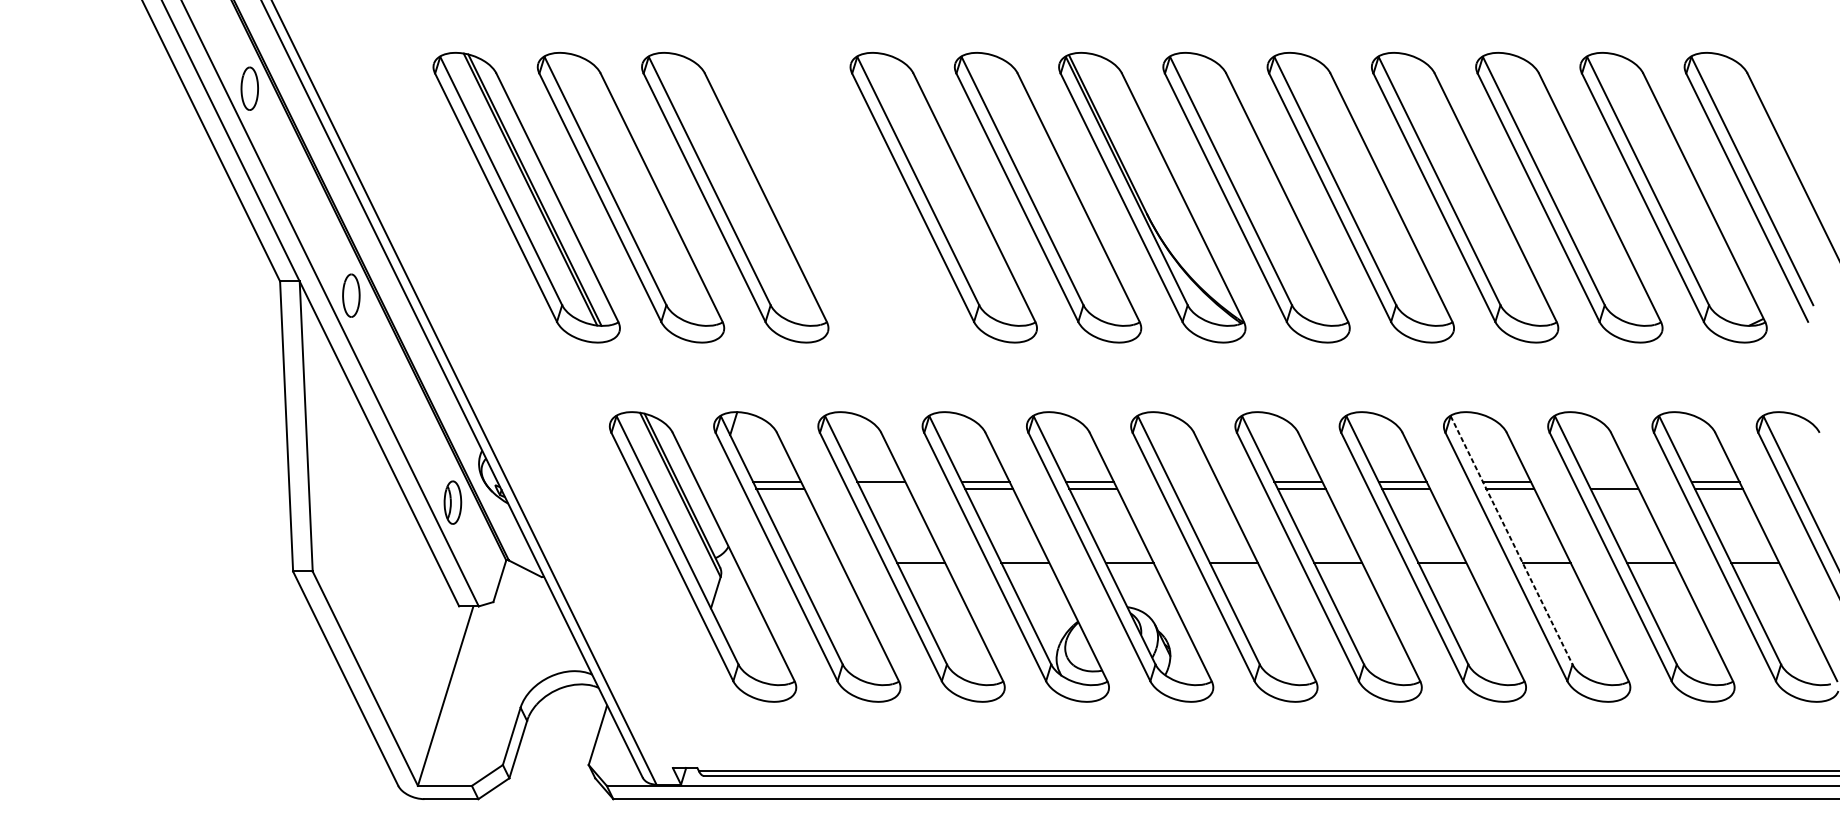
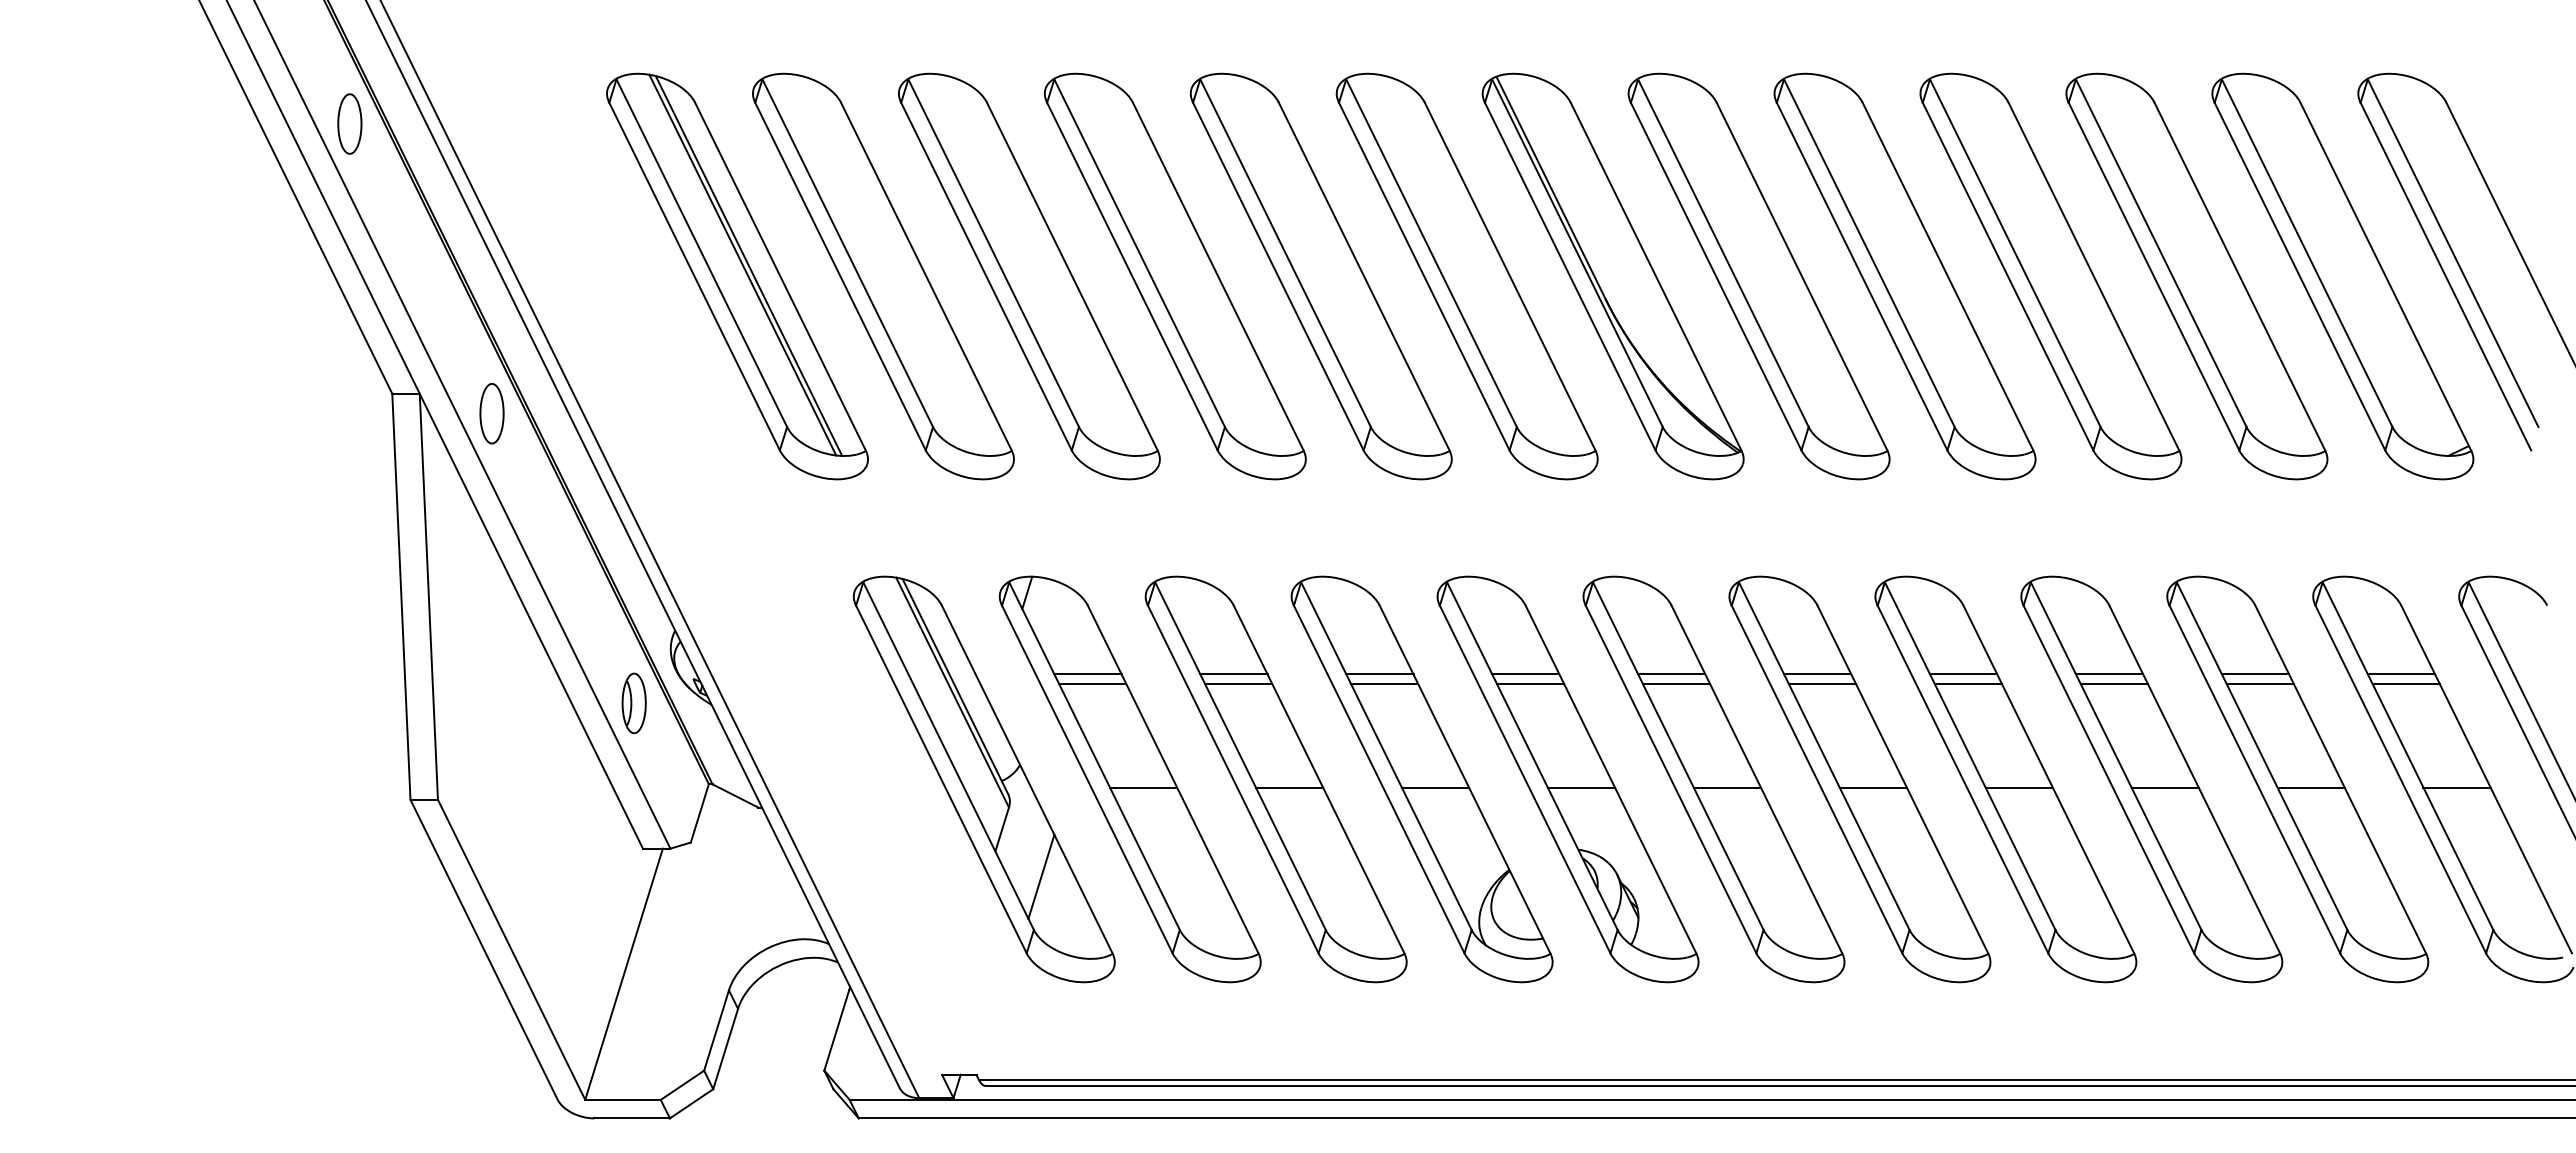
part: (839, 197) -> (1175, 276), added
line: (1193, 482) -> (1671, 674), added
line: (1611, 482) -> (2255, 674), added
line: (884, 488) -> (1238, 683), added
line: (1196, 488) -> (1675, 683), added
line: (1511, 540) -> (2116, 756), dashed -> solid
line: (816, 562) -> (1143, 787), added
line: (743, 626) -> (1041, 876), added

